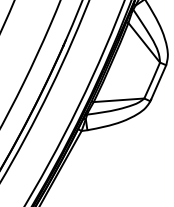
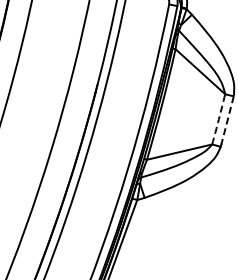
arc: (152, 80) -> (218, 119), solid -> dashed
line: (158, 82) -> (227, 120), solid -> dashed

